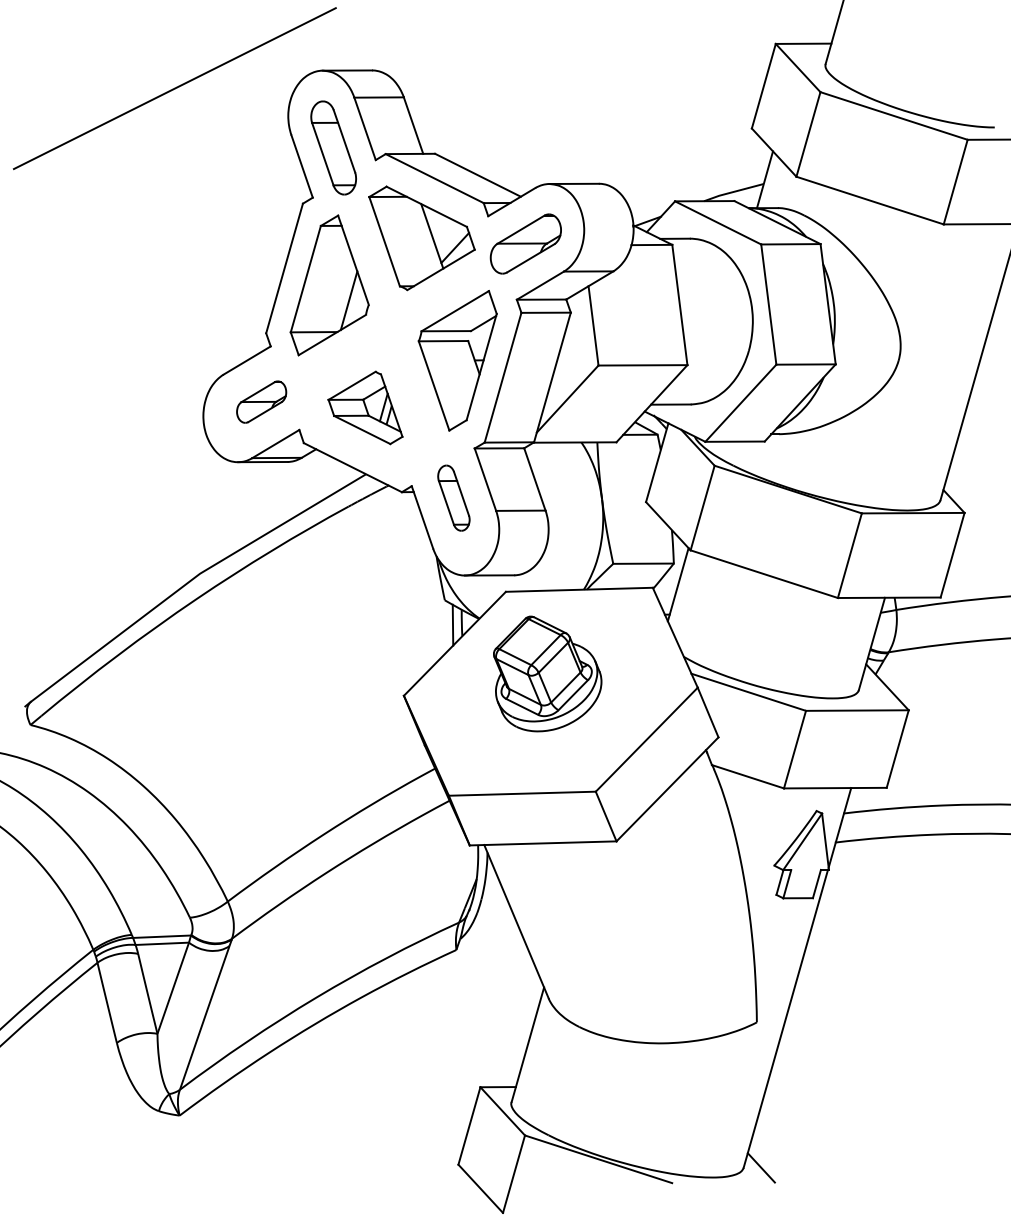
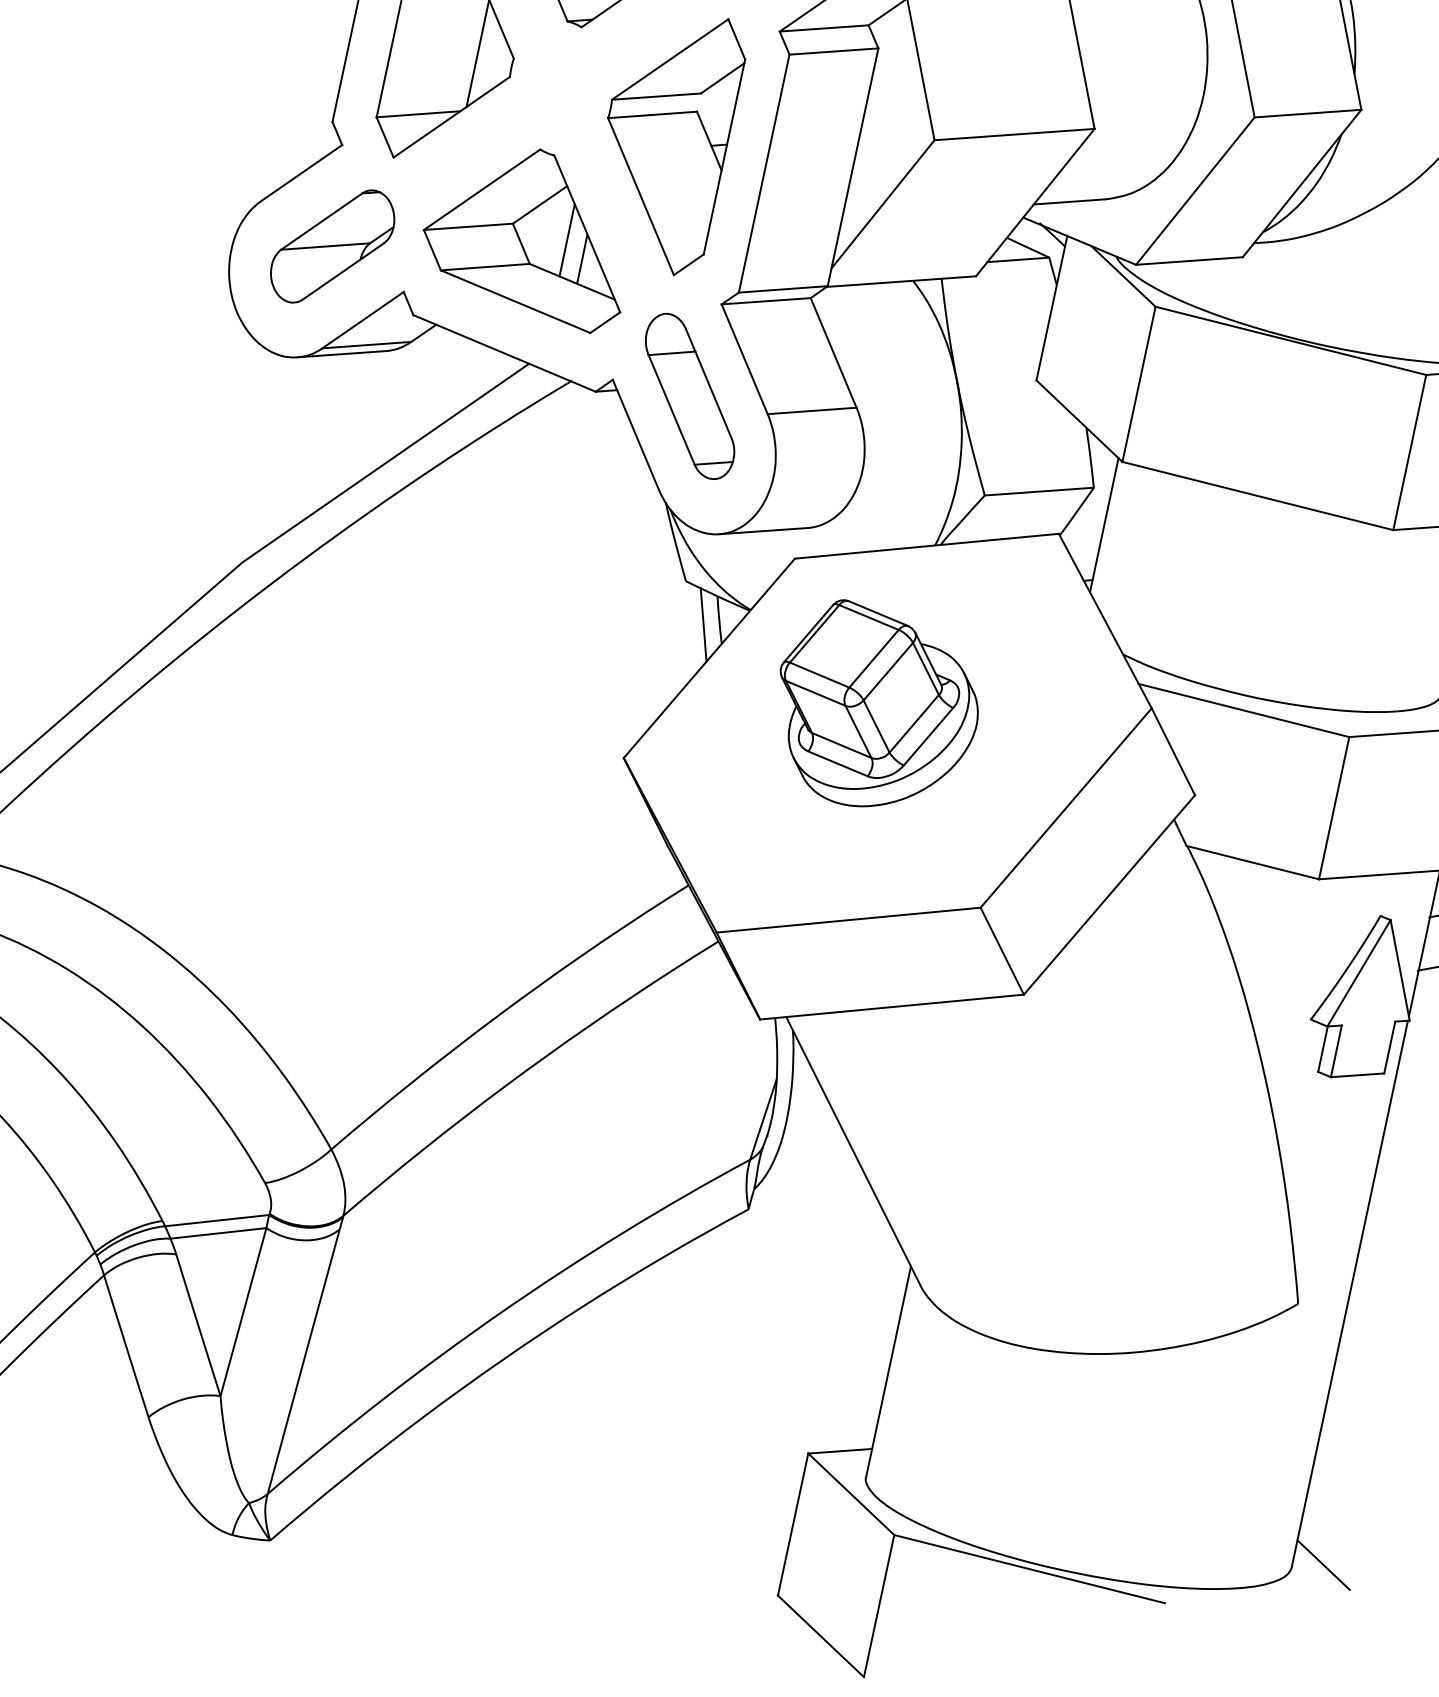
part: (261, 401) -> (332, 245), size x1.43
part: (365, 407) -> (520, 243), size x1.43
part: (453, 497) -> (689, 395), size x1.43

